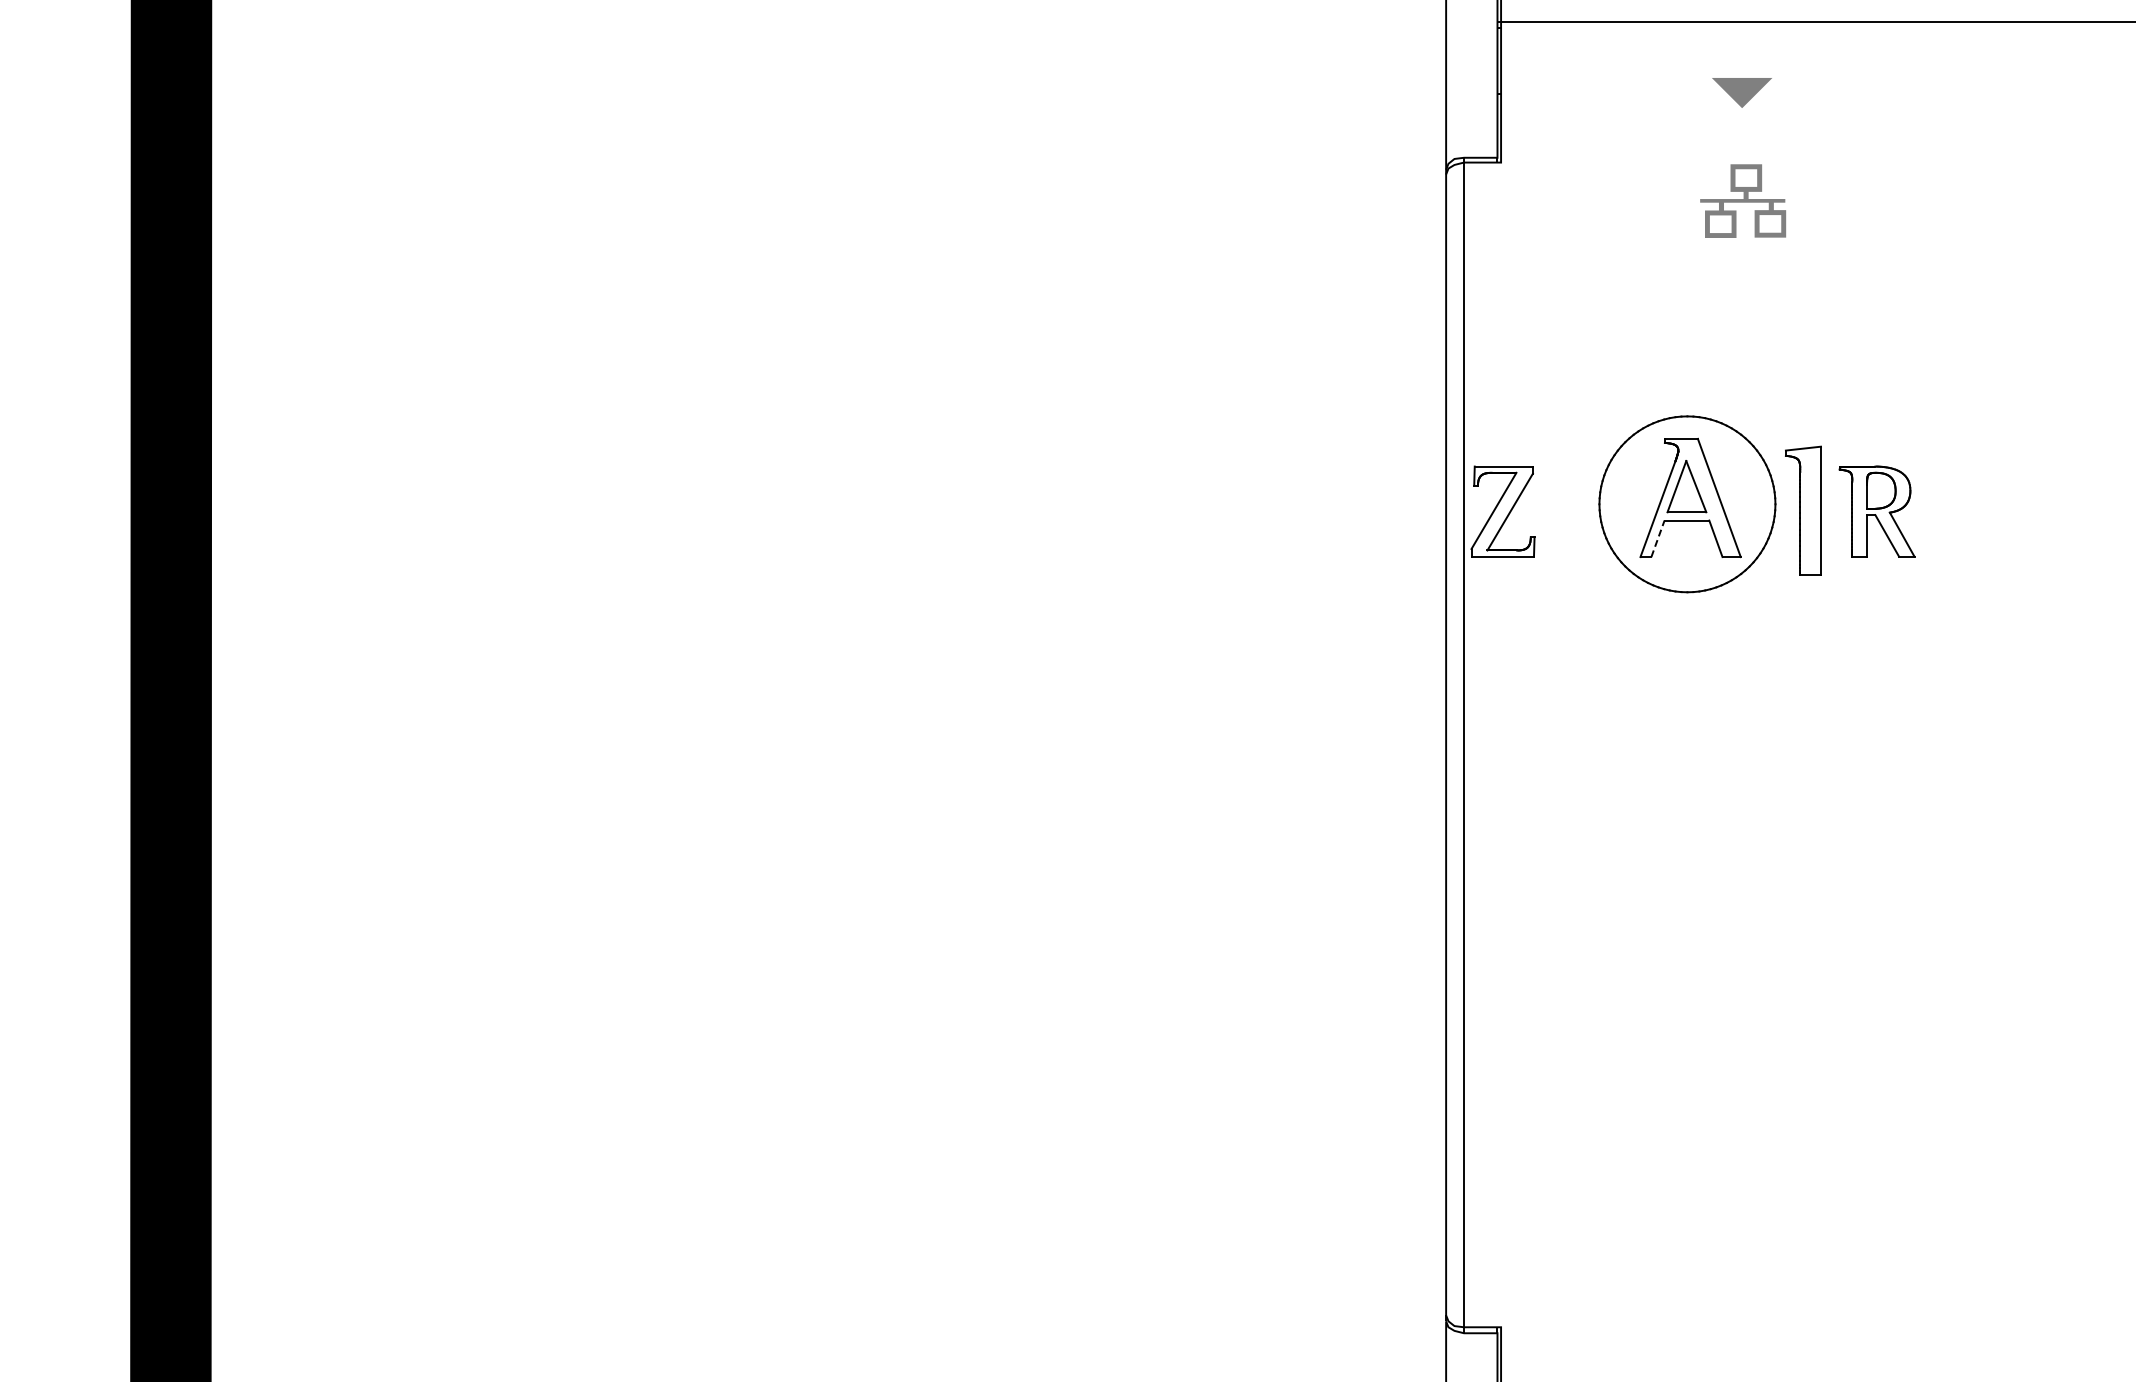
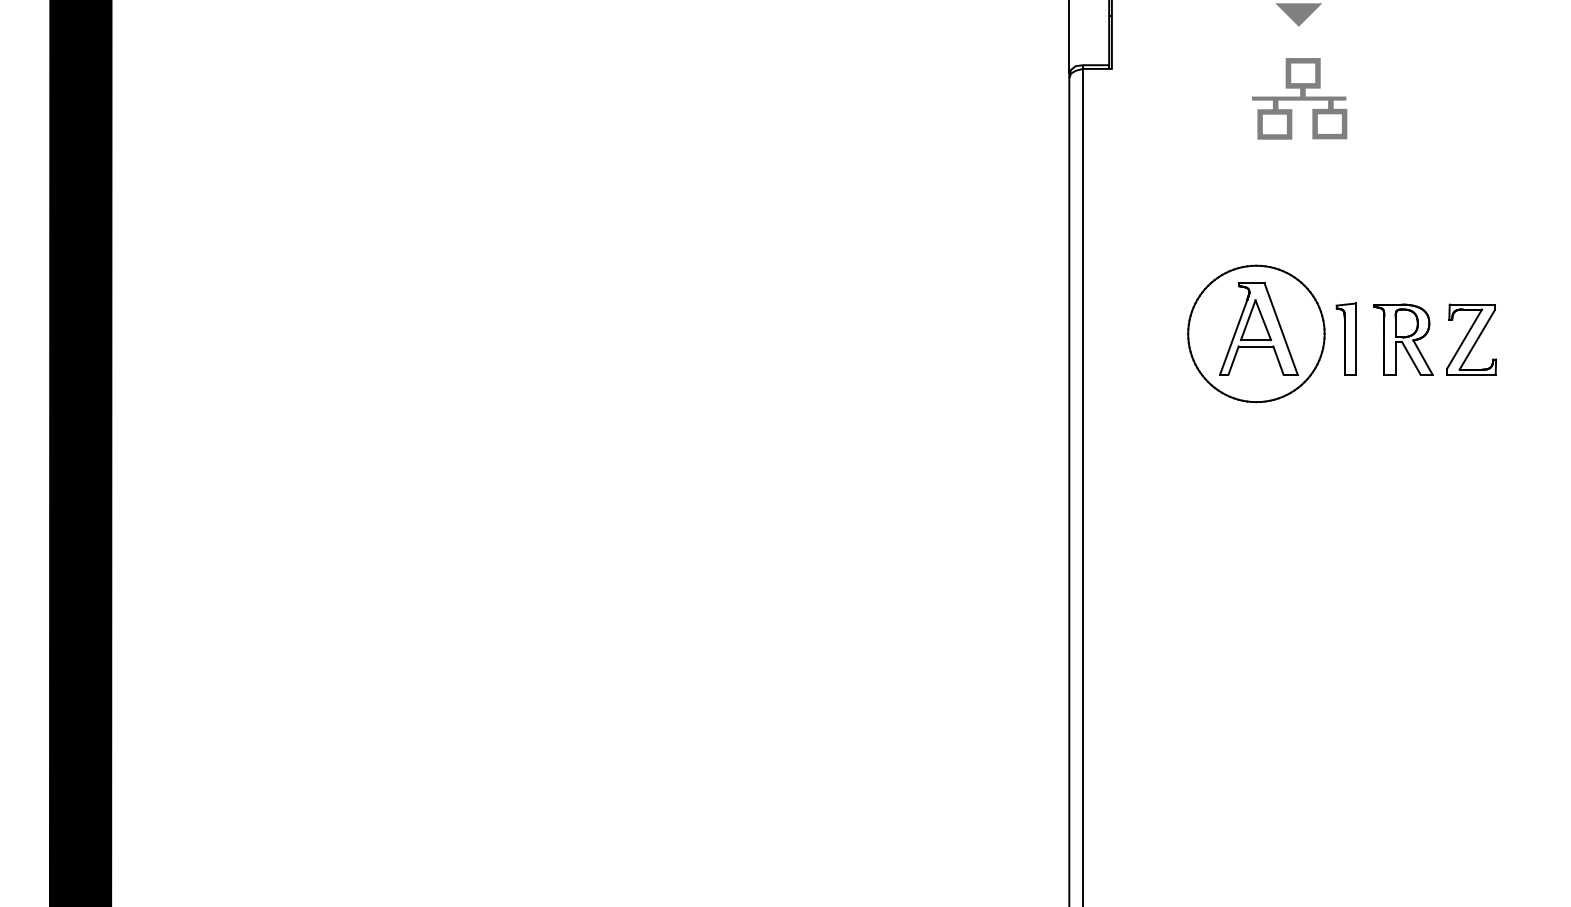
part: (1742, 200) -> (1299, 98), size x1.43
part: (1803, 510) -> (1346, 338), size x0.71
part: (1502, 511) -> (1471, 339), moved
line: (1658, 538) -> (1233, 360), dashed -> solid

